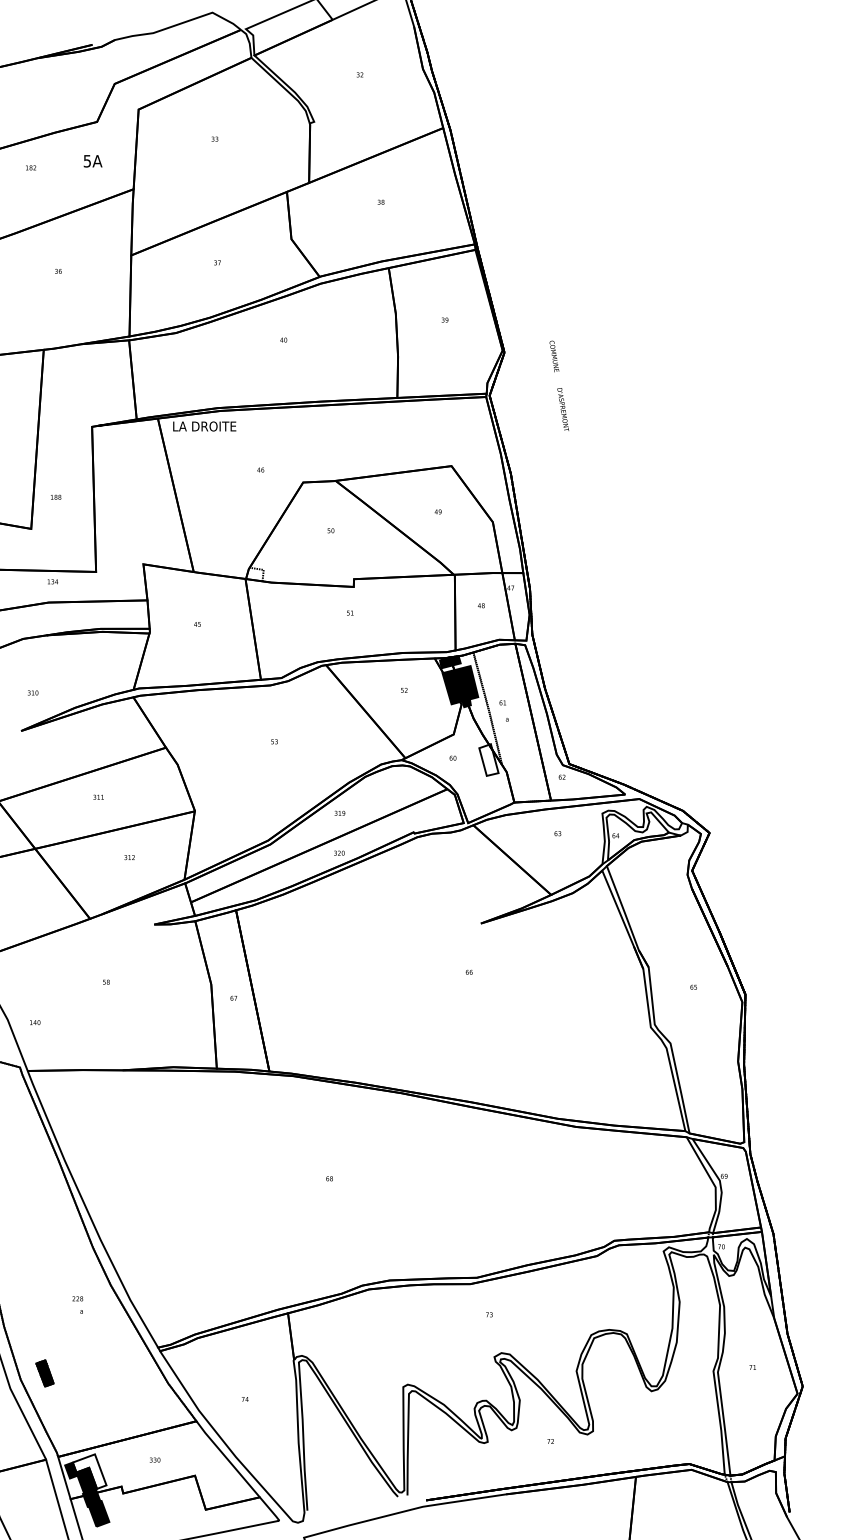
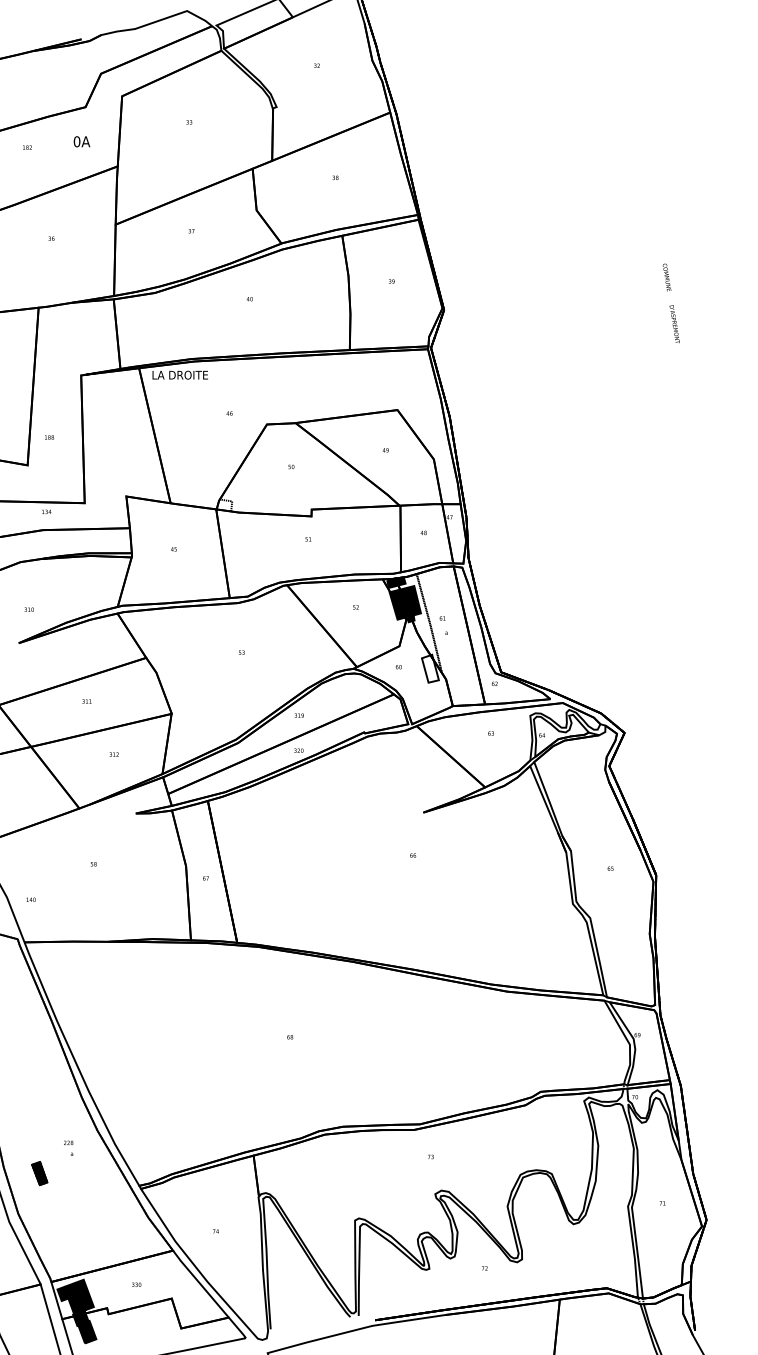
text: (86, 160) -> (76, 141), 5A -> 0A
text: (558, 385) -> (670, 303), moved
part: (44, 1373) -> (39, 1173), moved
fill: (89, 1471) -> (78, 1294), added

